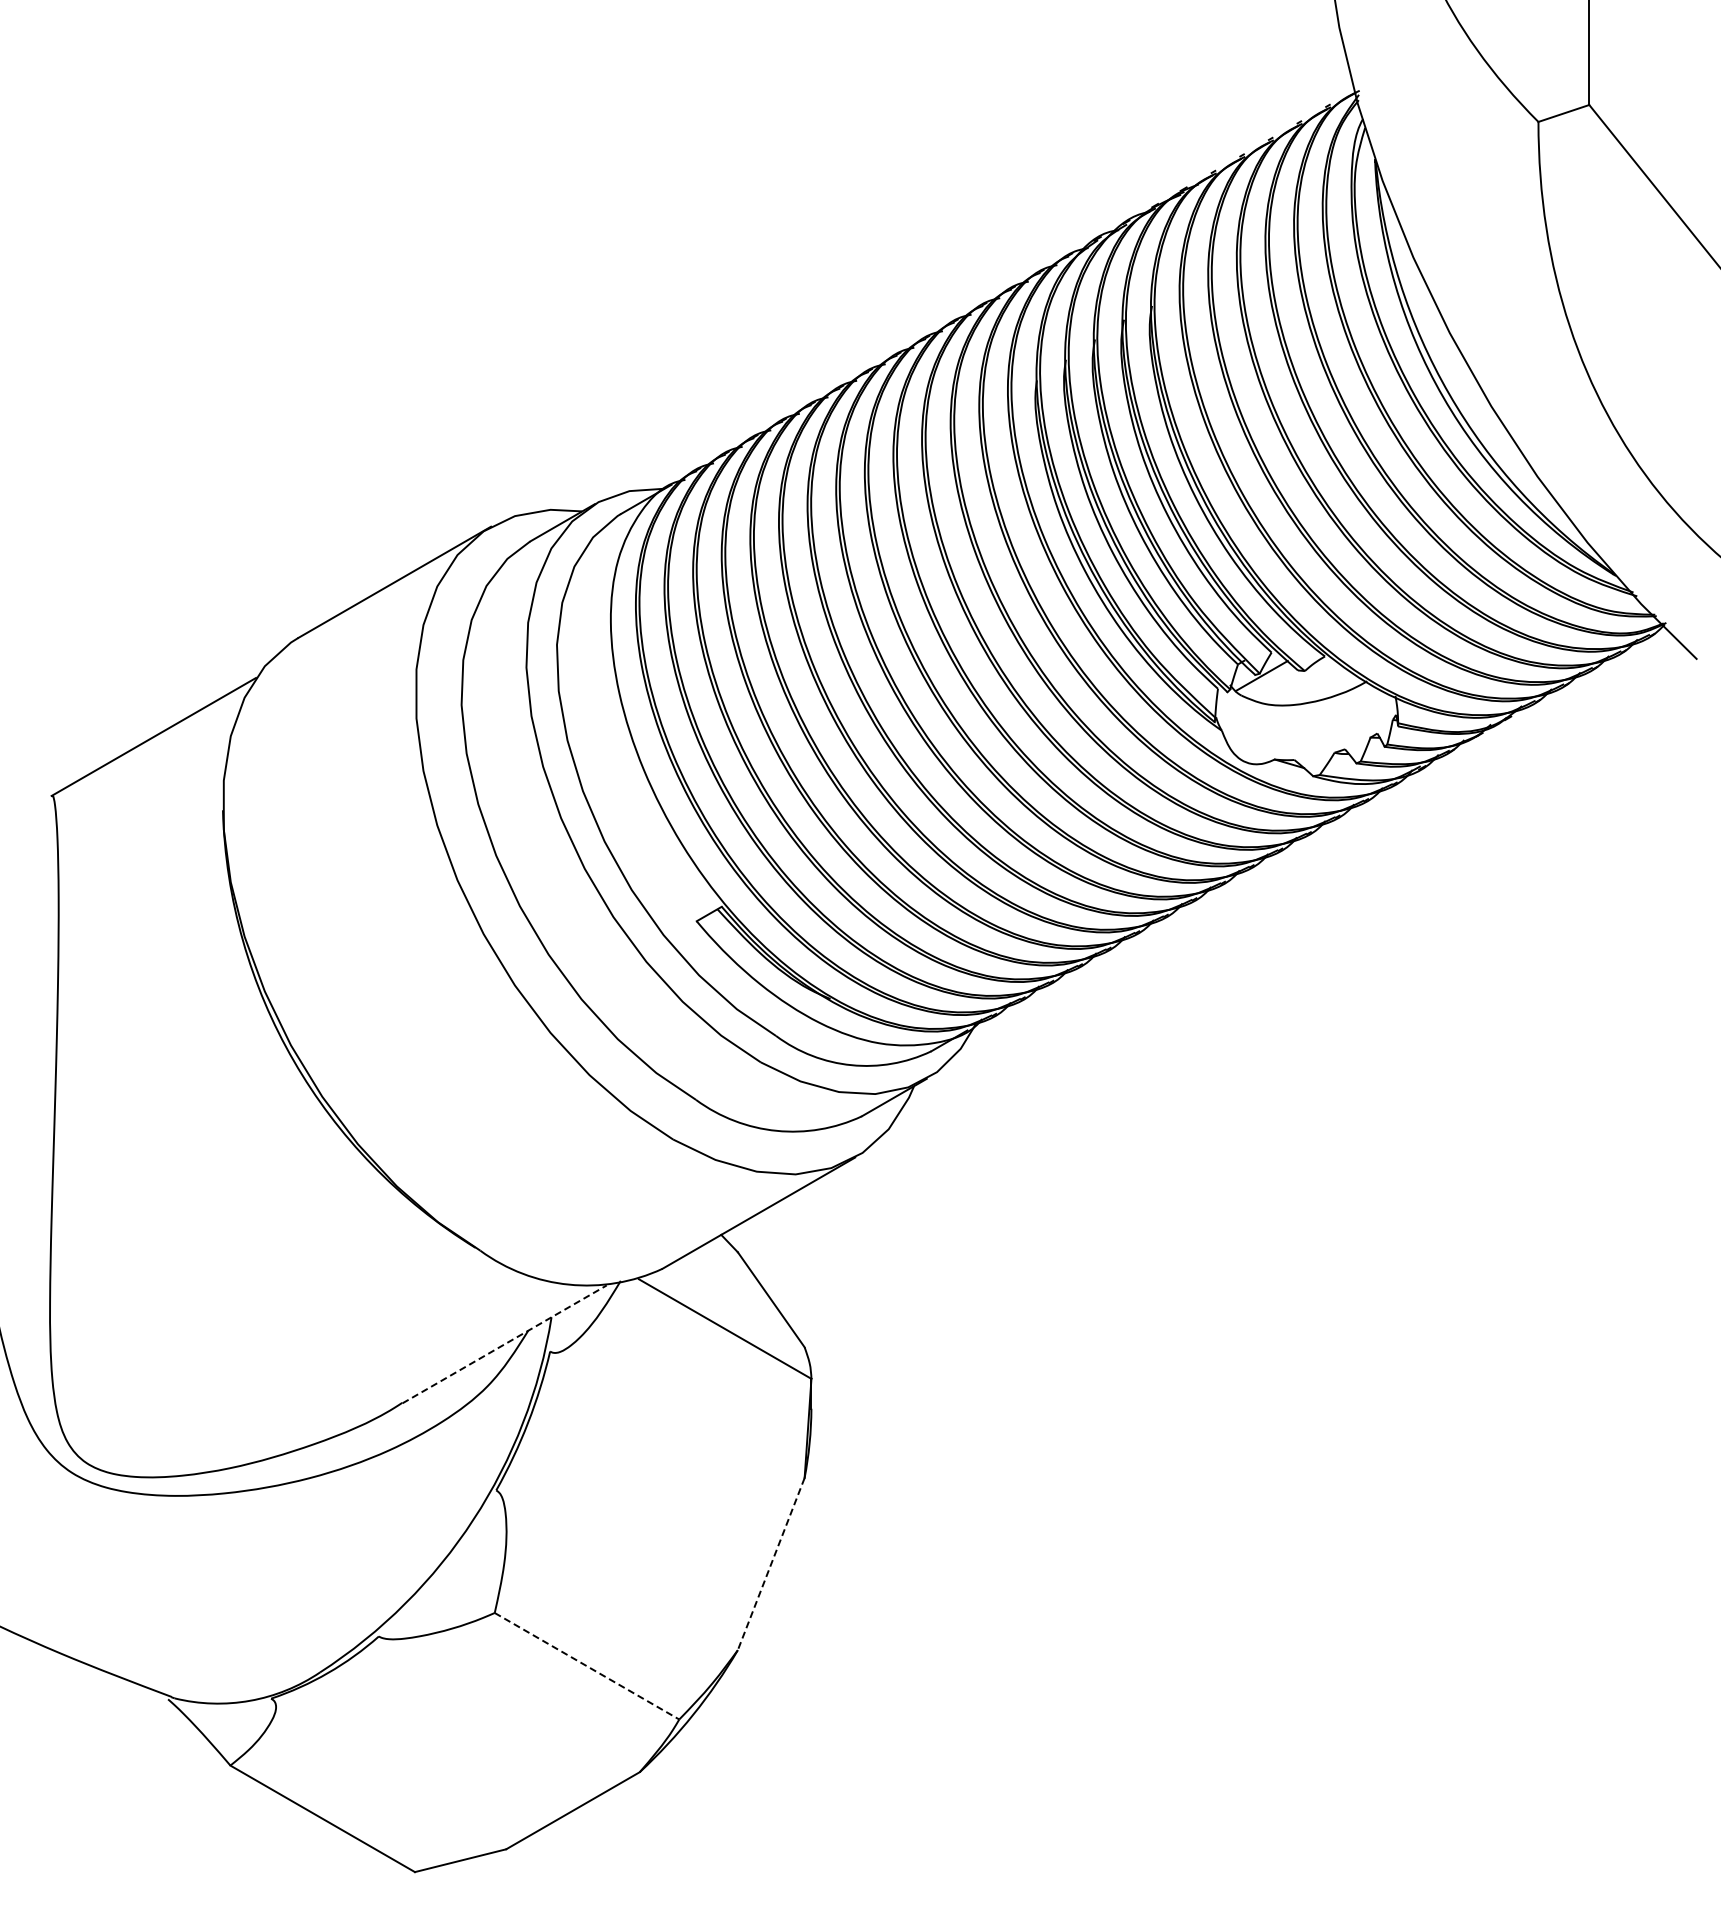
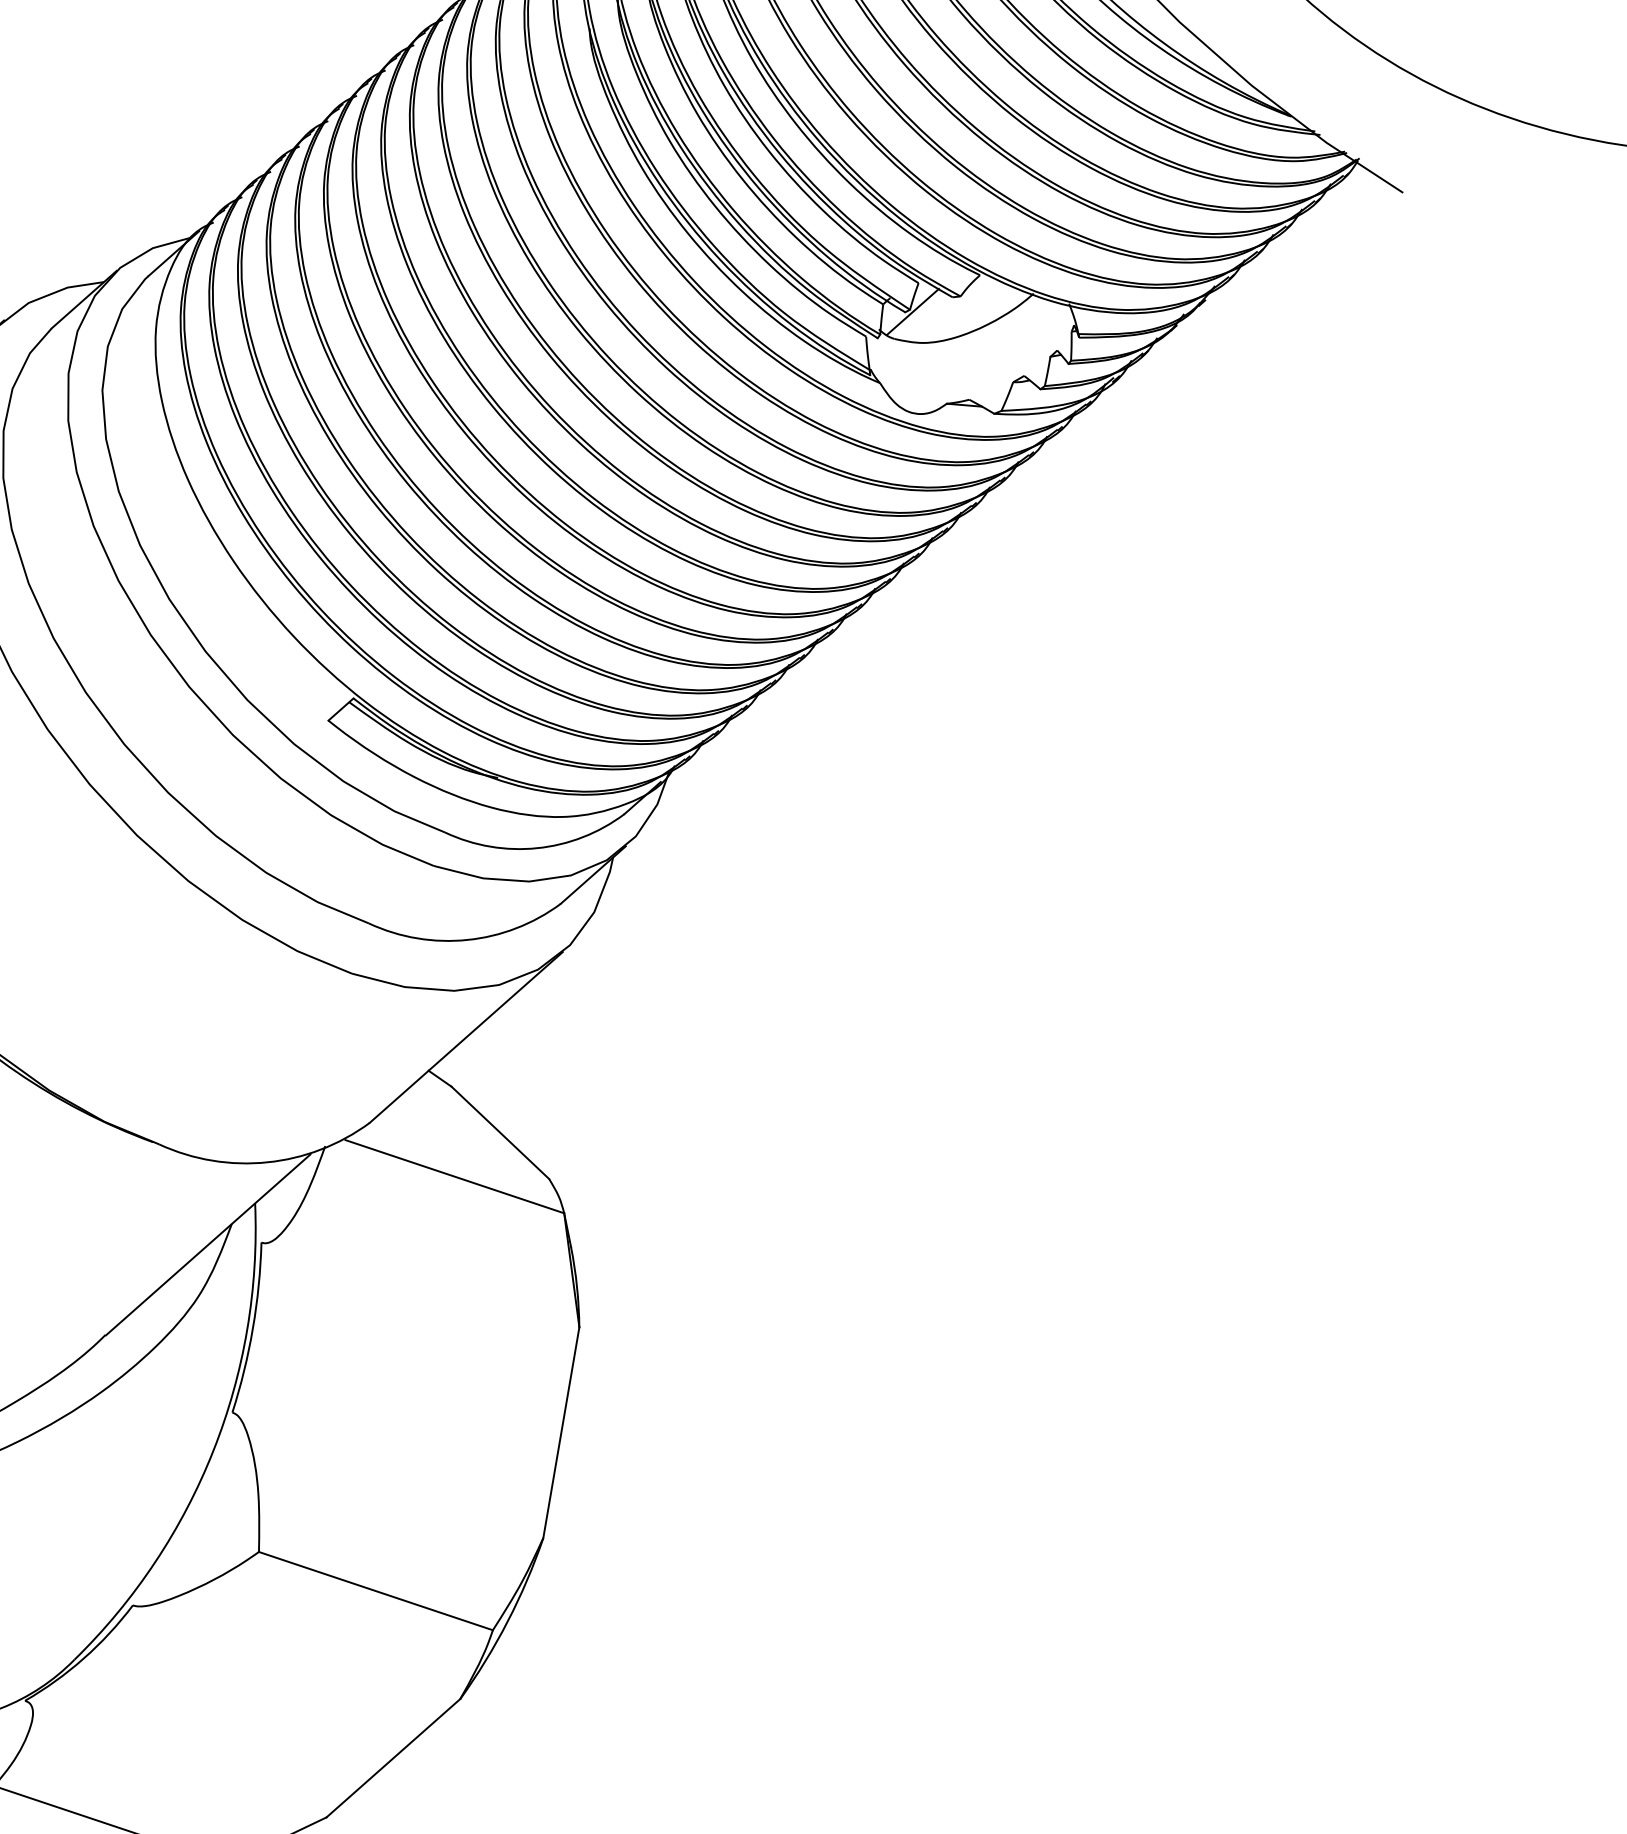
line: (504, 1344) -> (208, 1245), dashed -> solid
line: (771, 1564) -> (561, 1433), dashed -> solid
line: (587, 1666) -> (376, 1591), dashed -> solid

